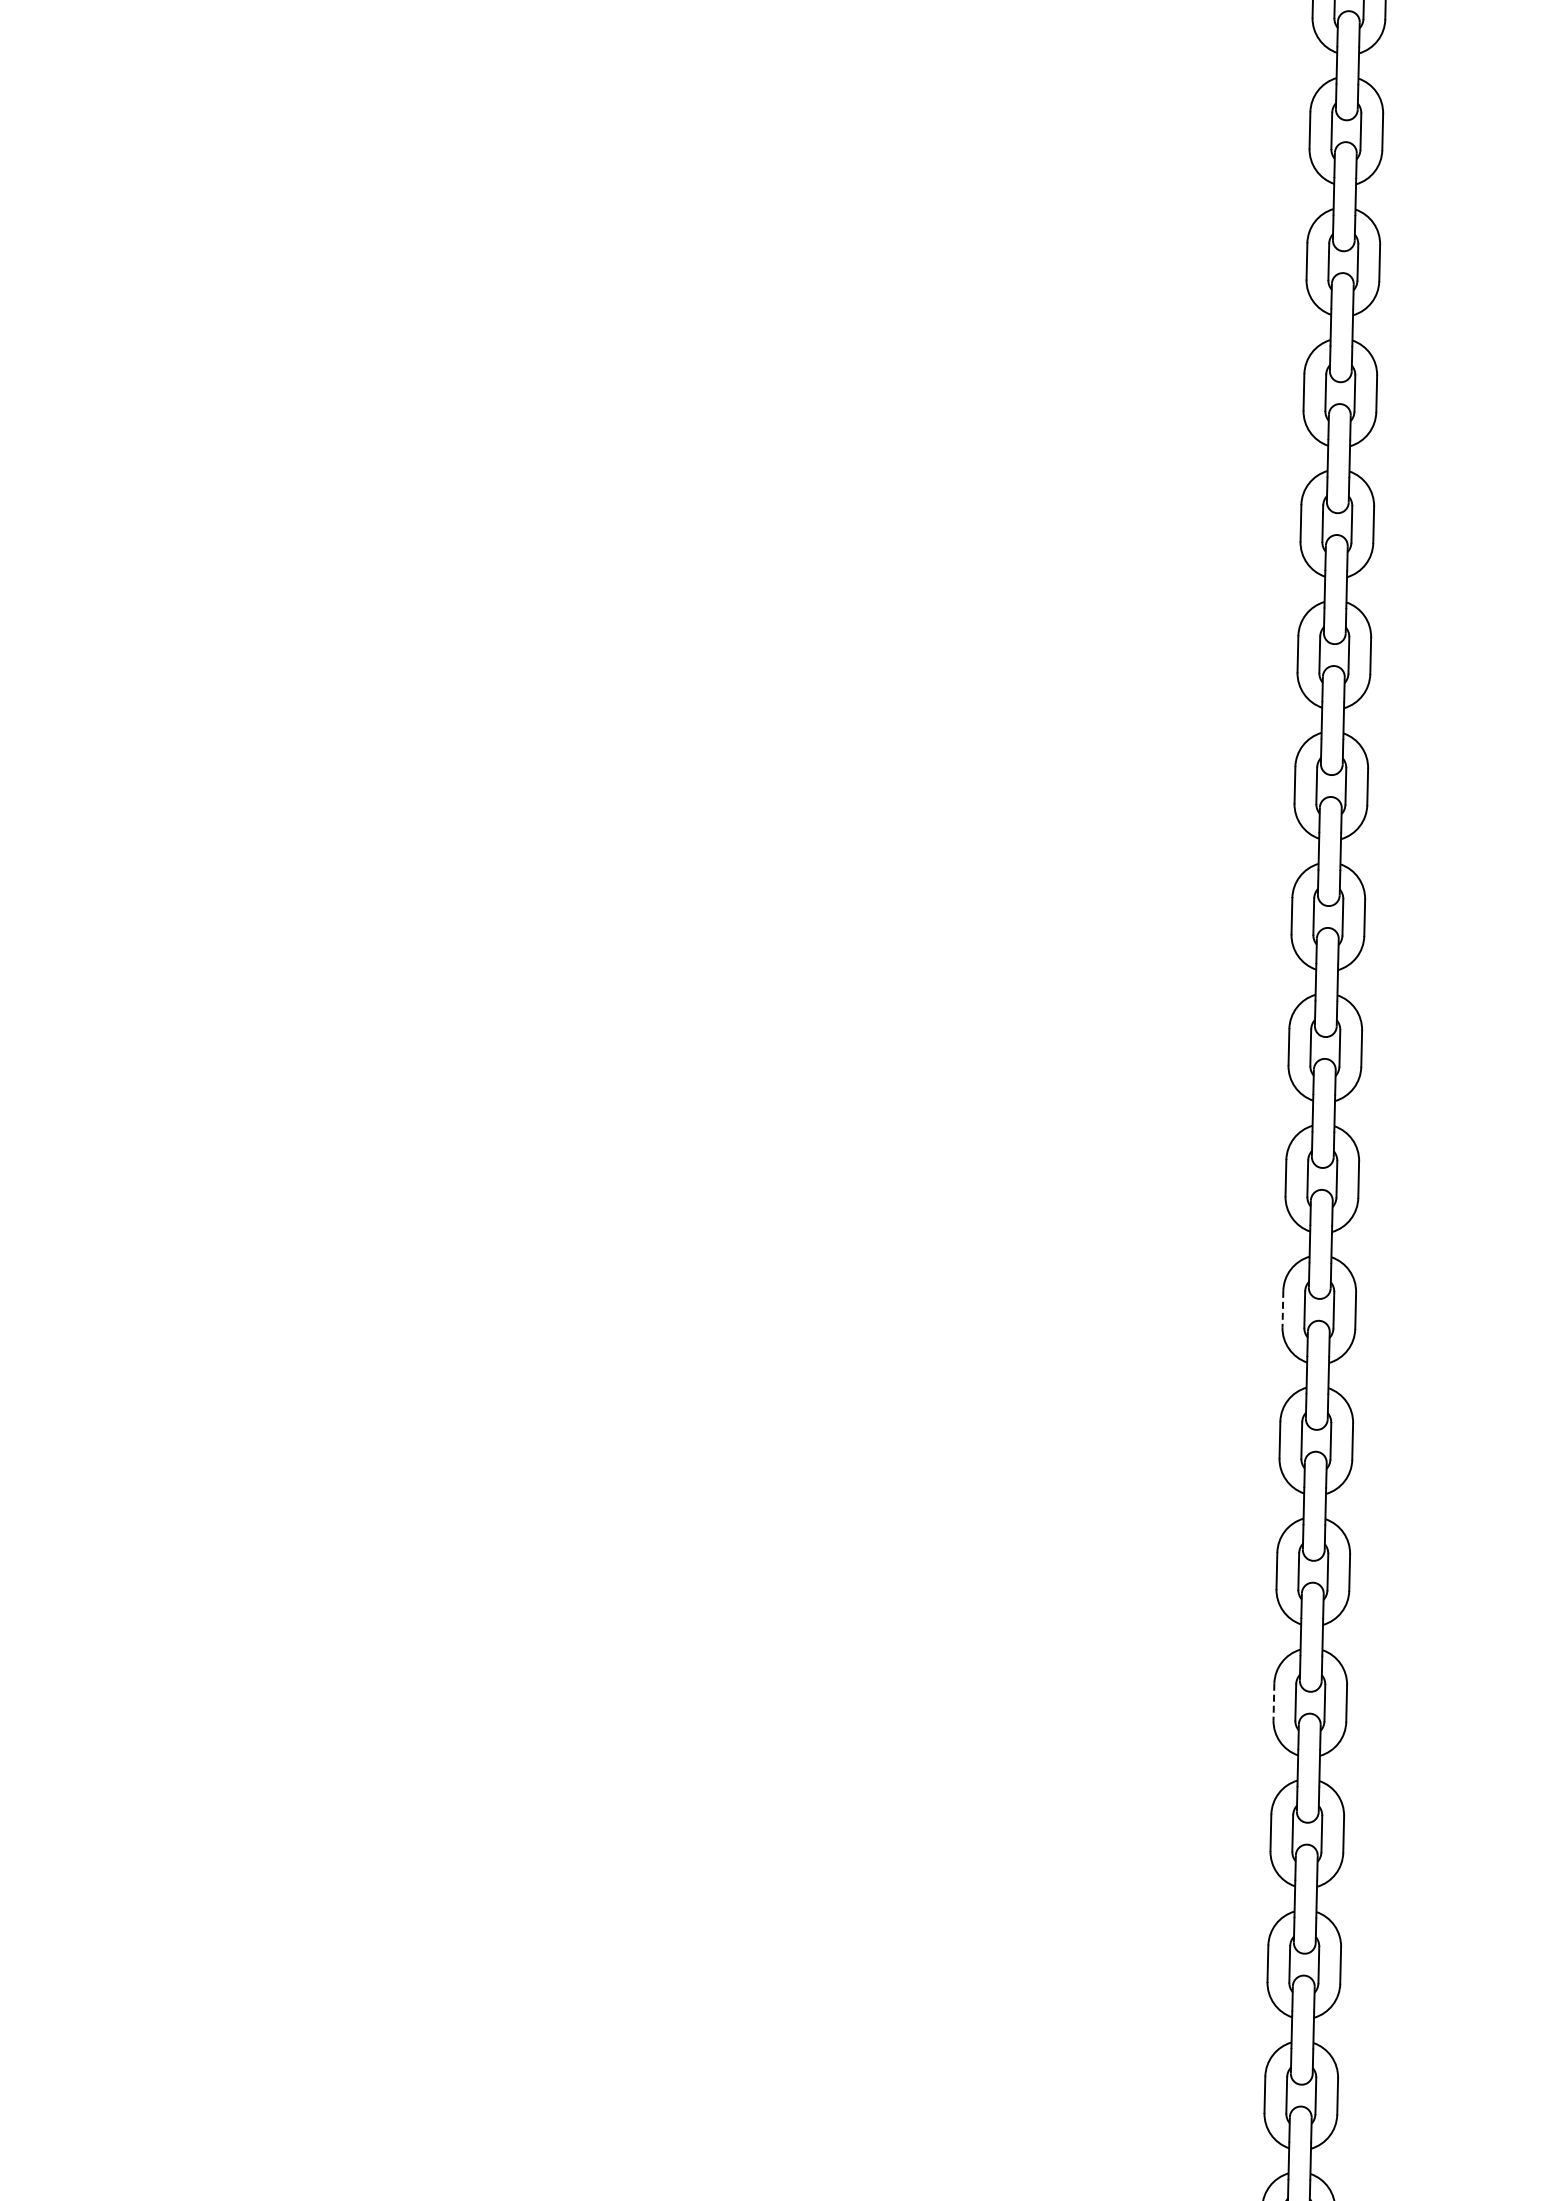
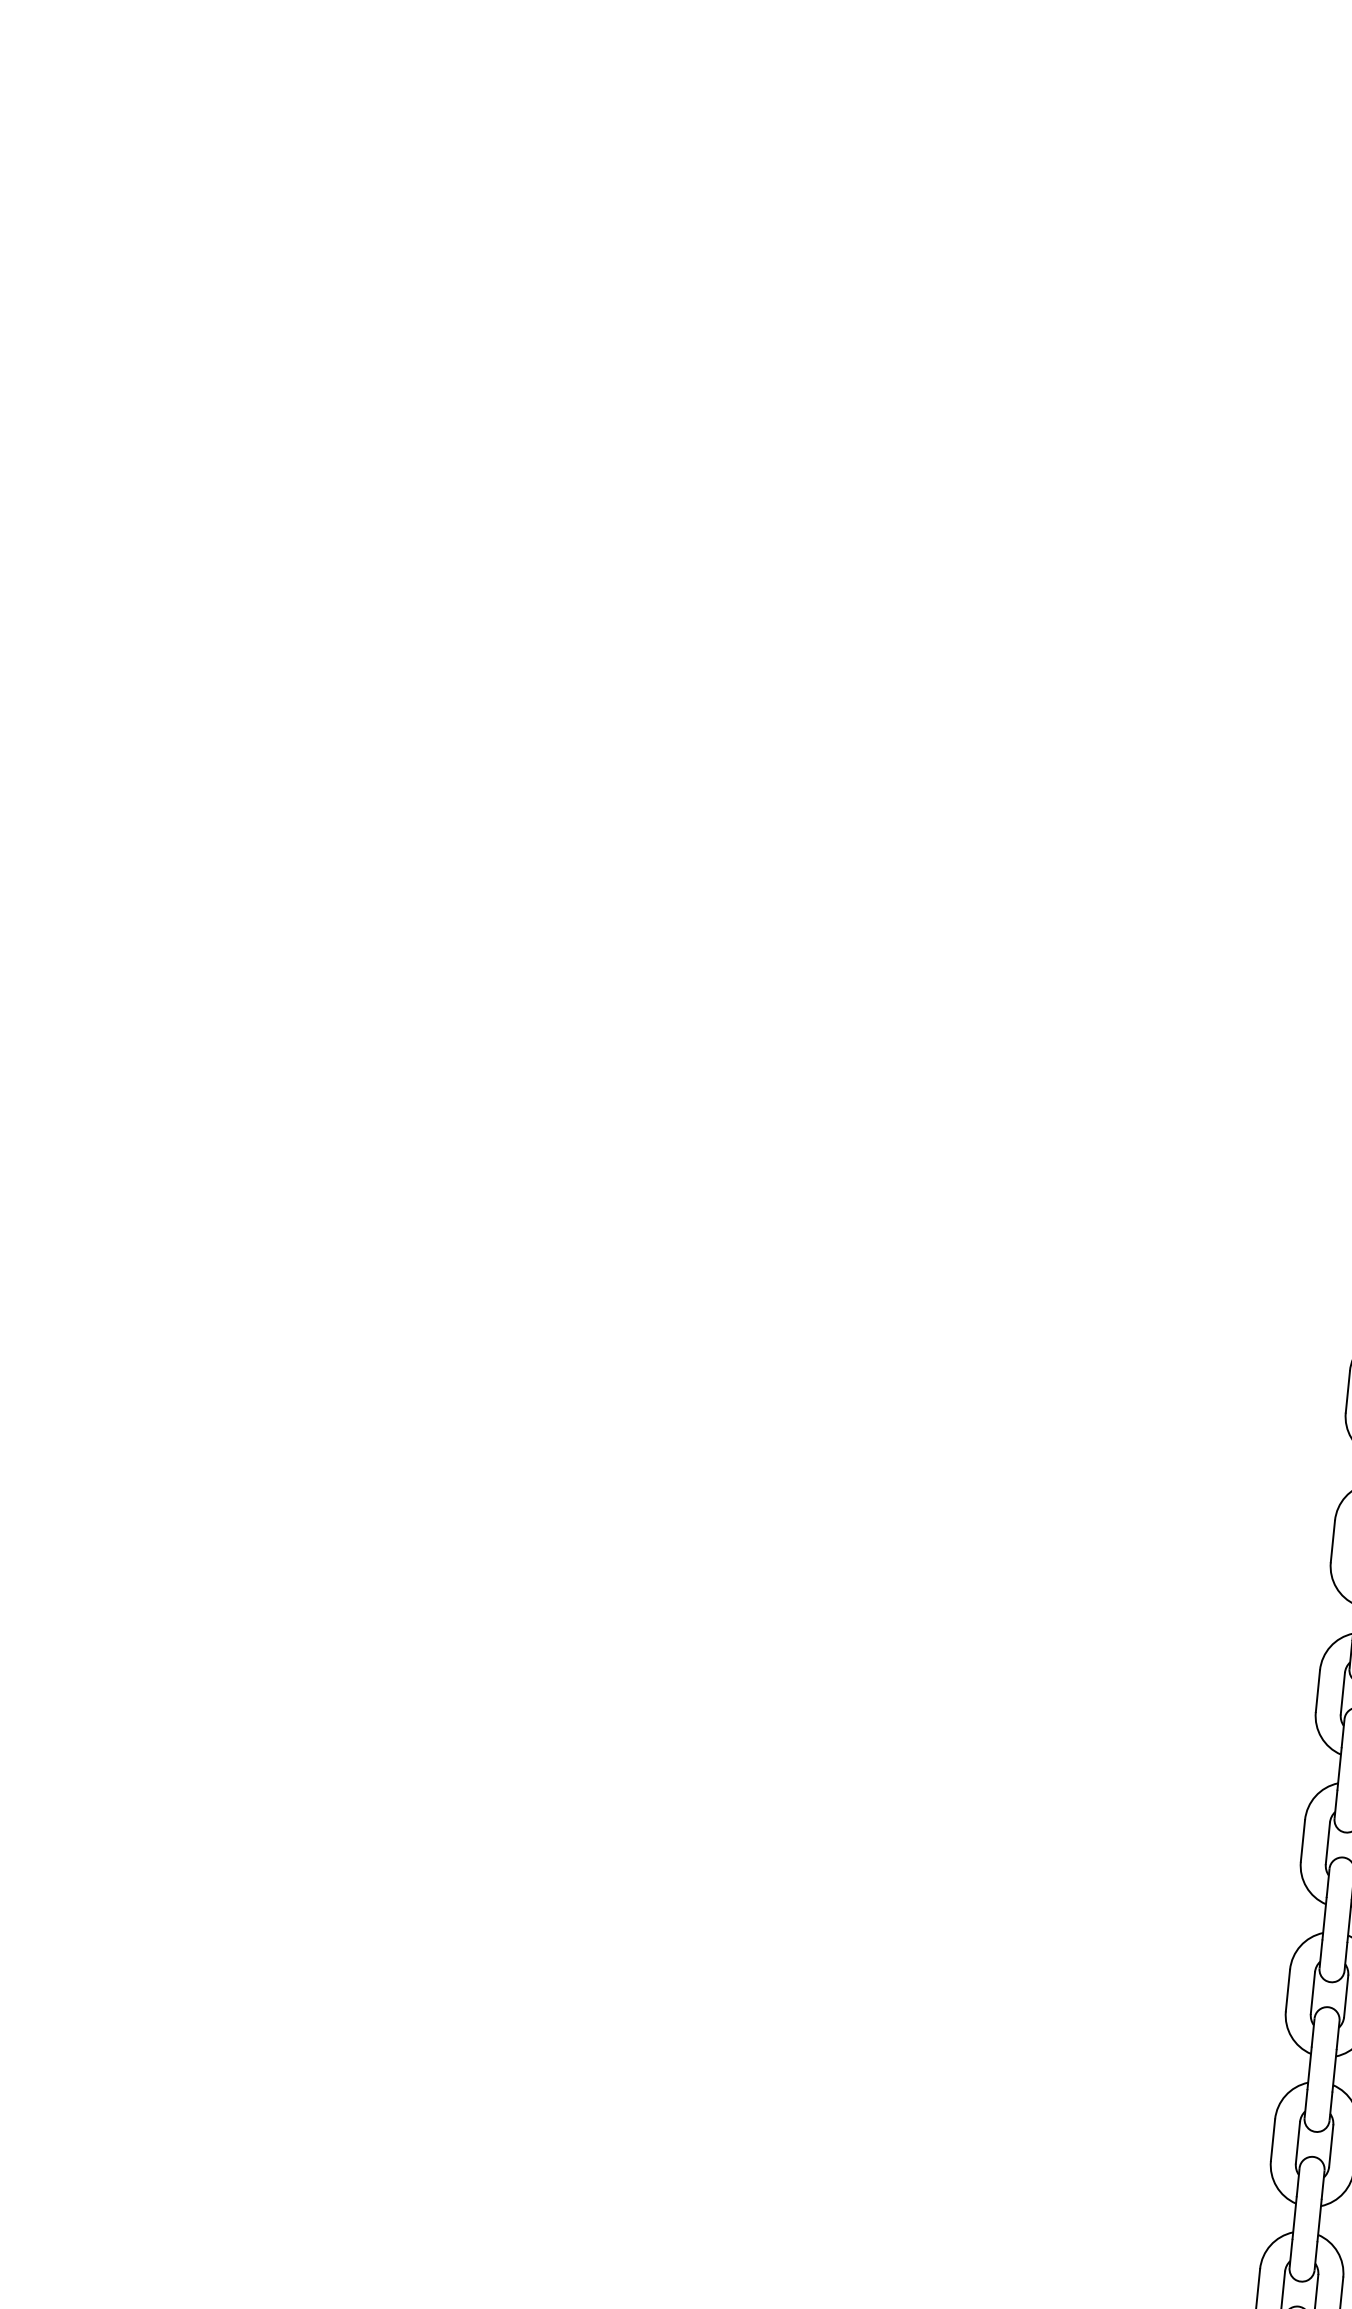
line: (1282, 1309) -> (1317, 1691), dashed -> solid
line: (1273, 1702) -> (1272, 2140), dashed -> solid

